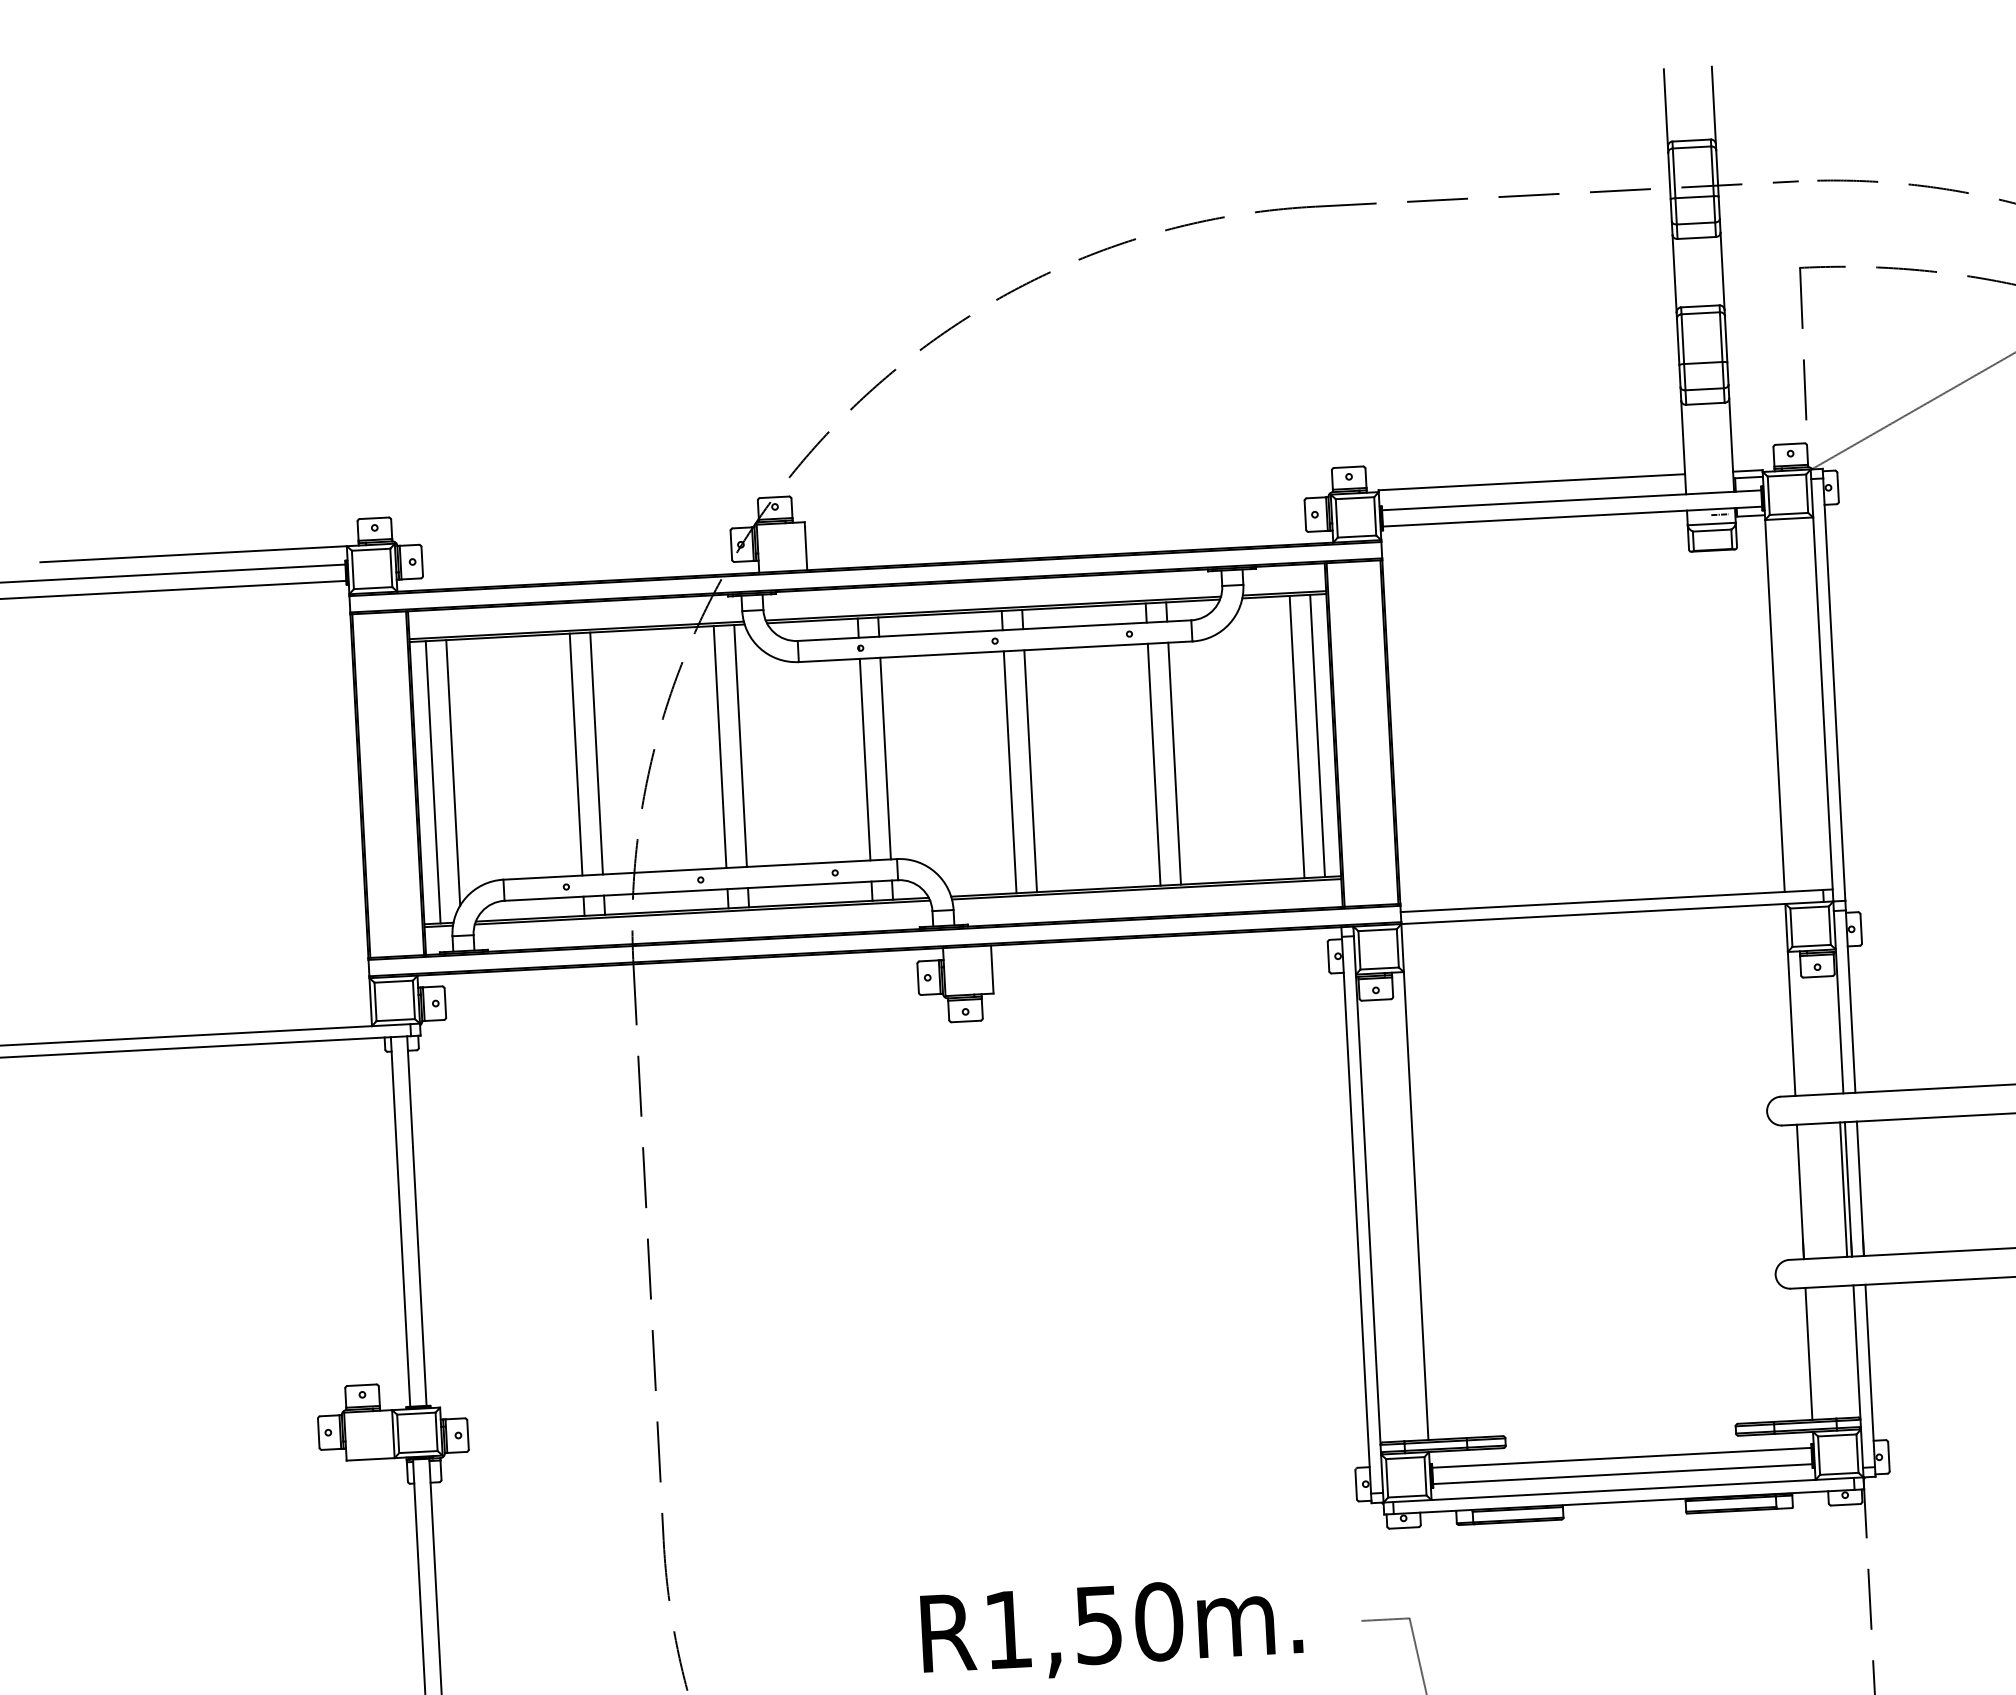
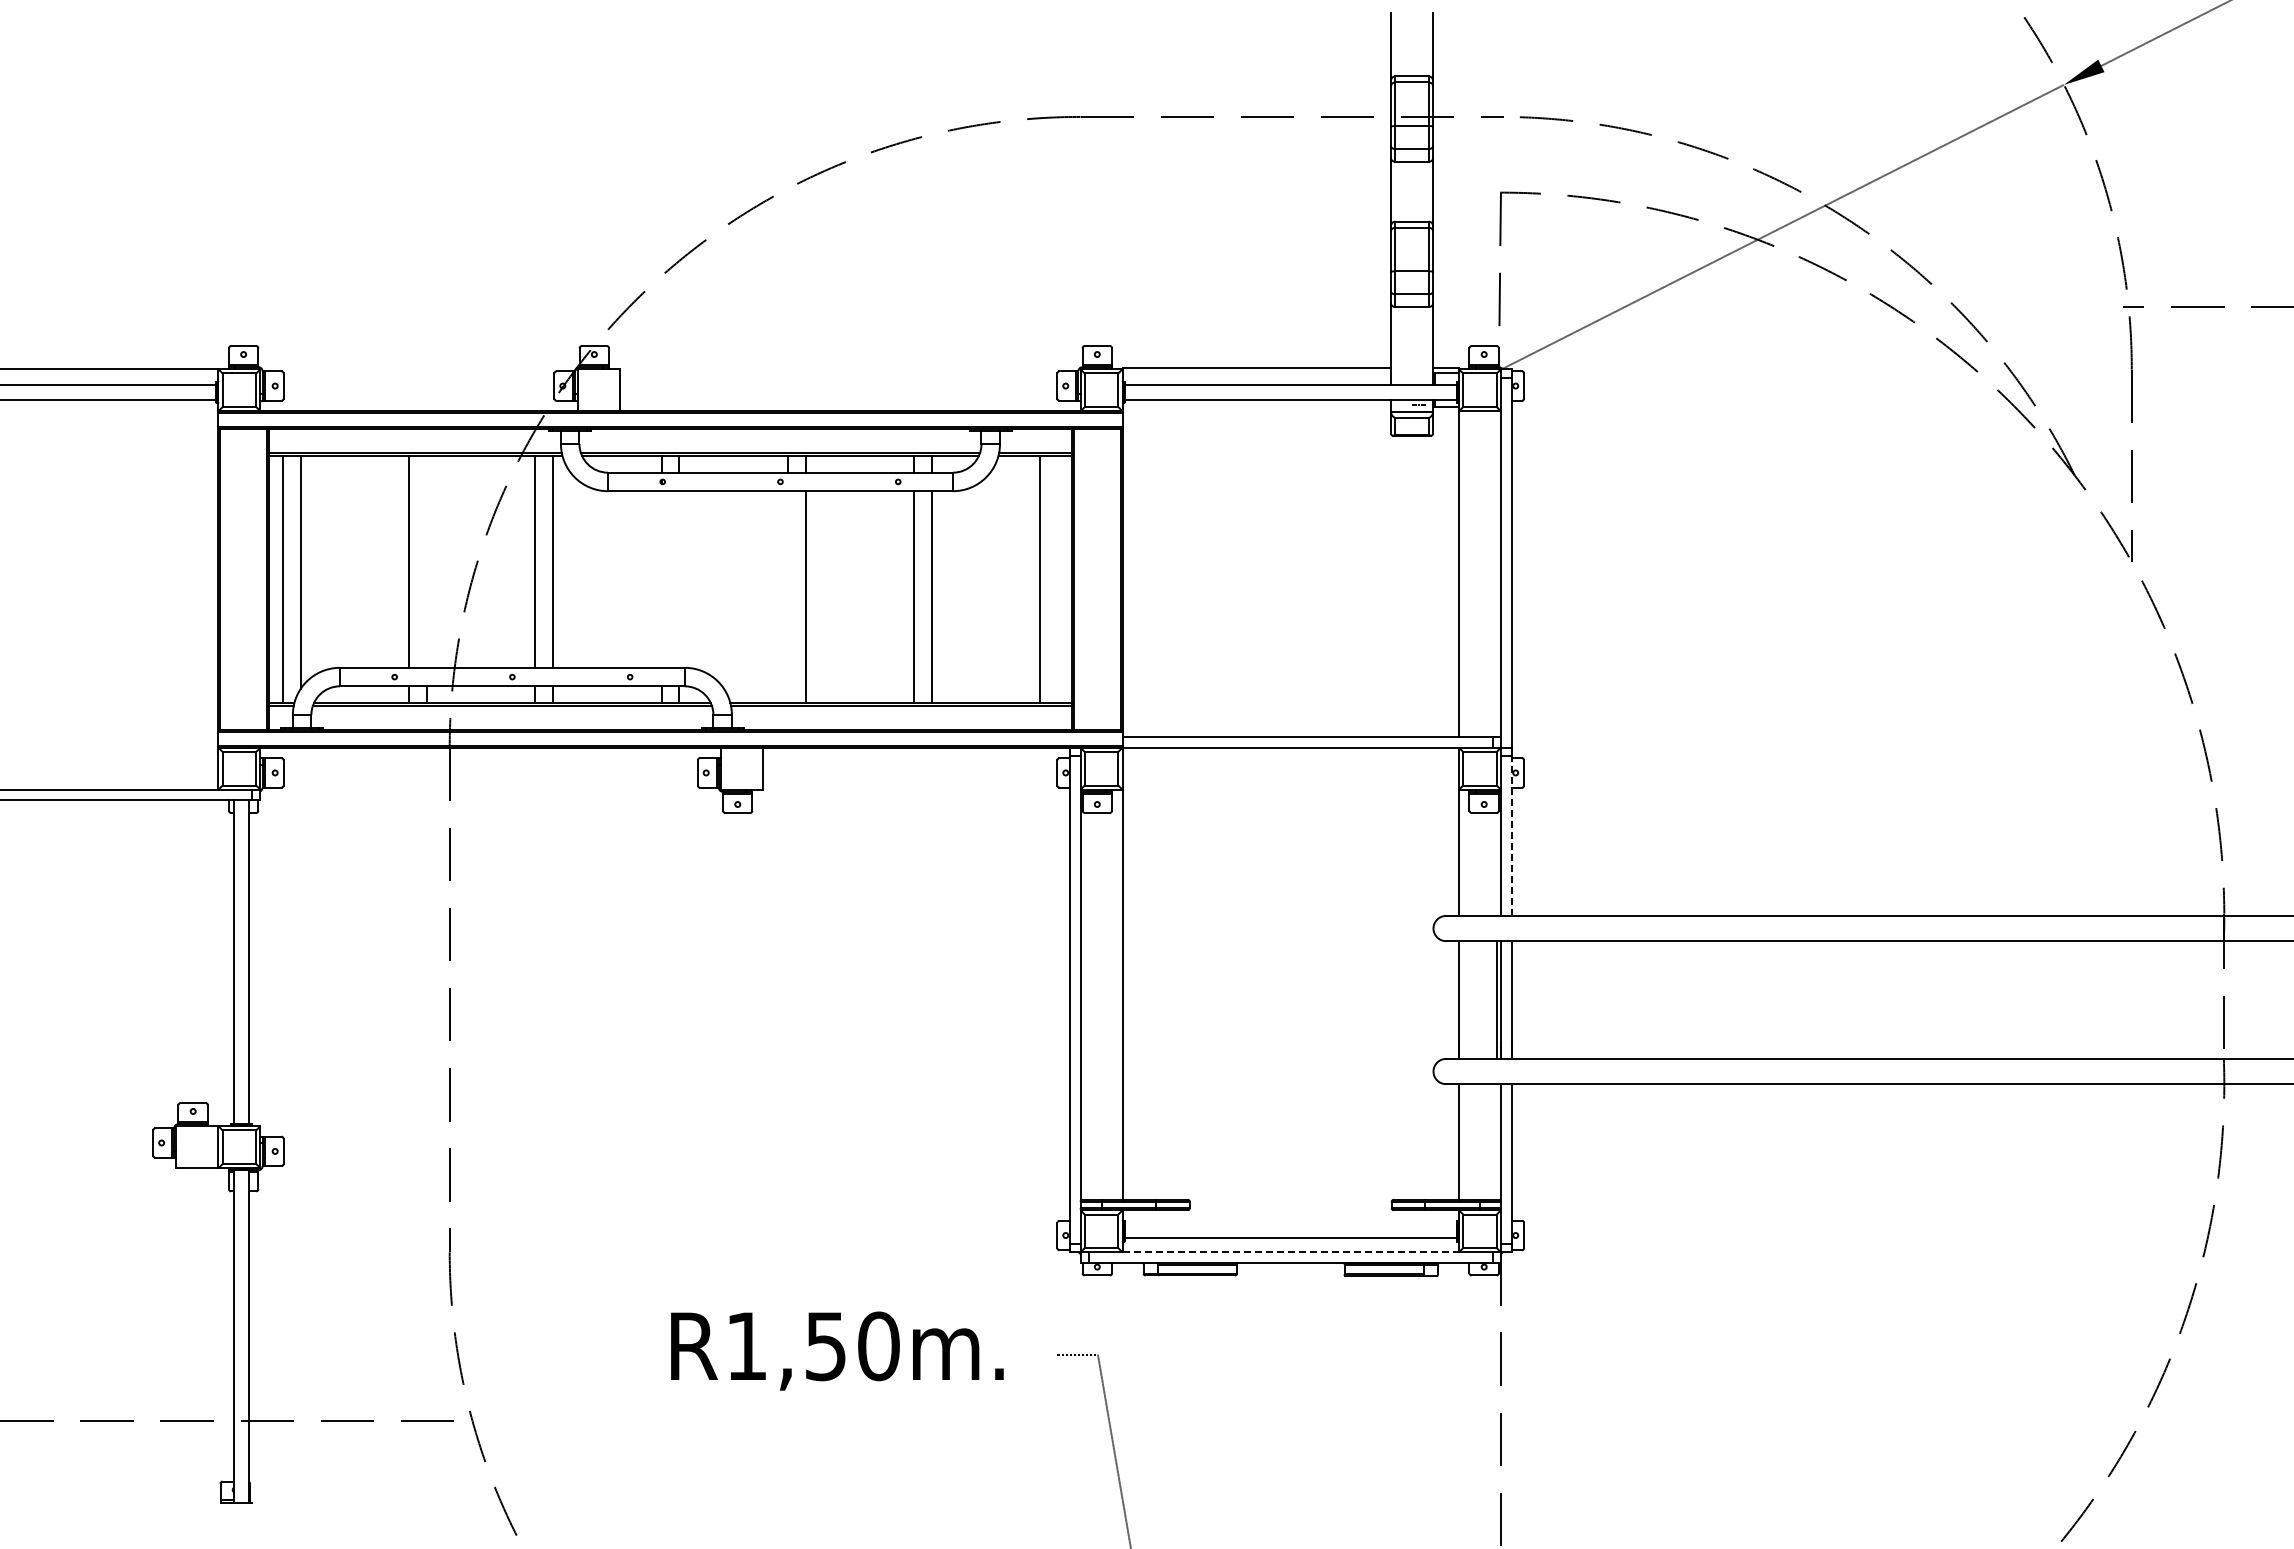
line: (1317, 735) -> (1057, 579), removed
line: (596, 753) -> (427, 561), removed
line: (885, 758) -> (679, 579), removed
line: (865, 759) -> (661, 579), removed
line: (1010, 772) -> (787, 597), removed
line: (1850, 1002) -> (1511, 836), solid -> dashed
line: (1621, 1458) -> (1290, 1224), removed
line: (1624, 1490) -> (1291, 1252), solid -> dashed

